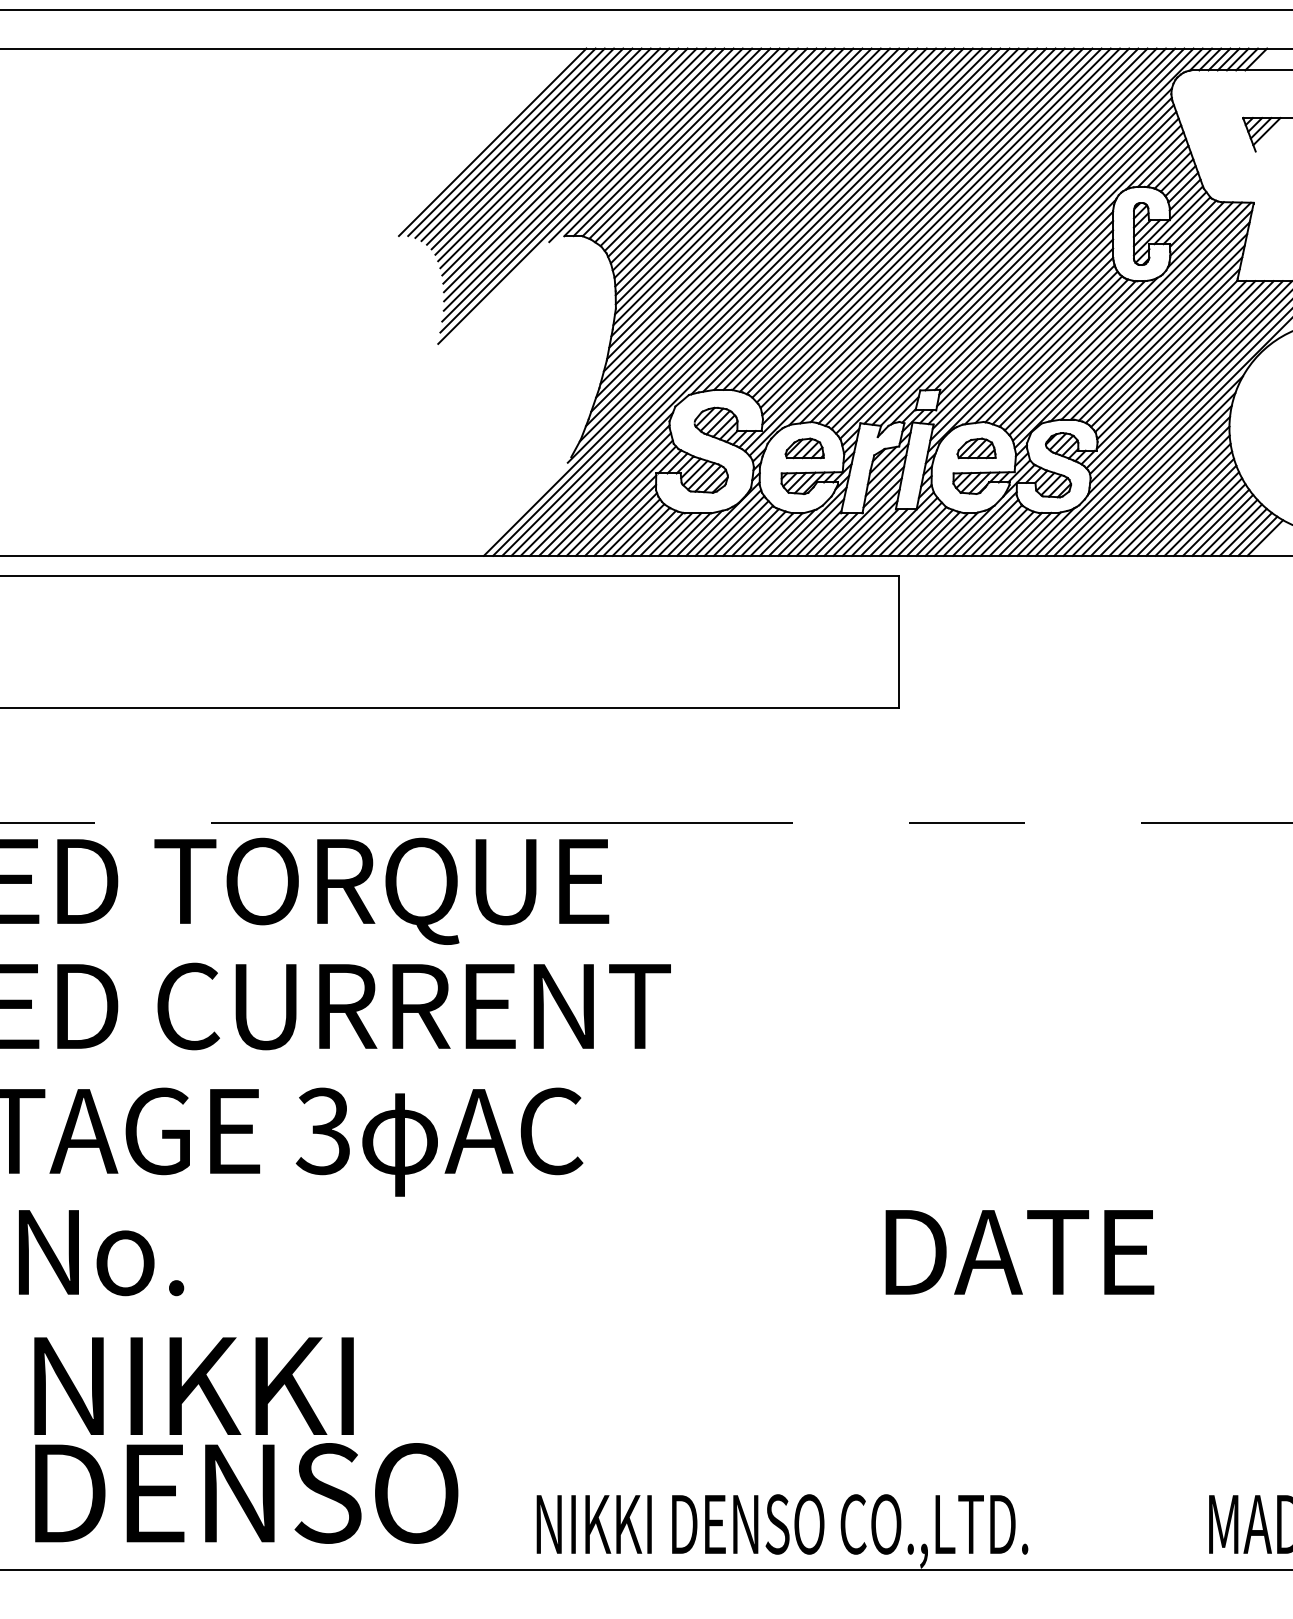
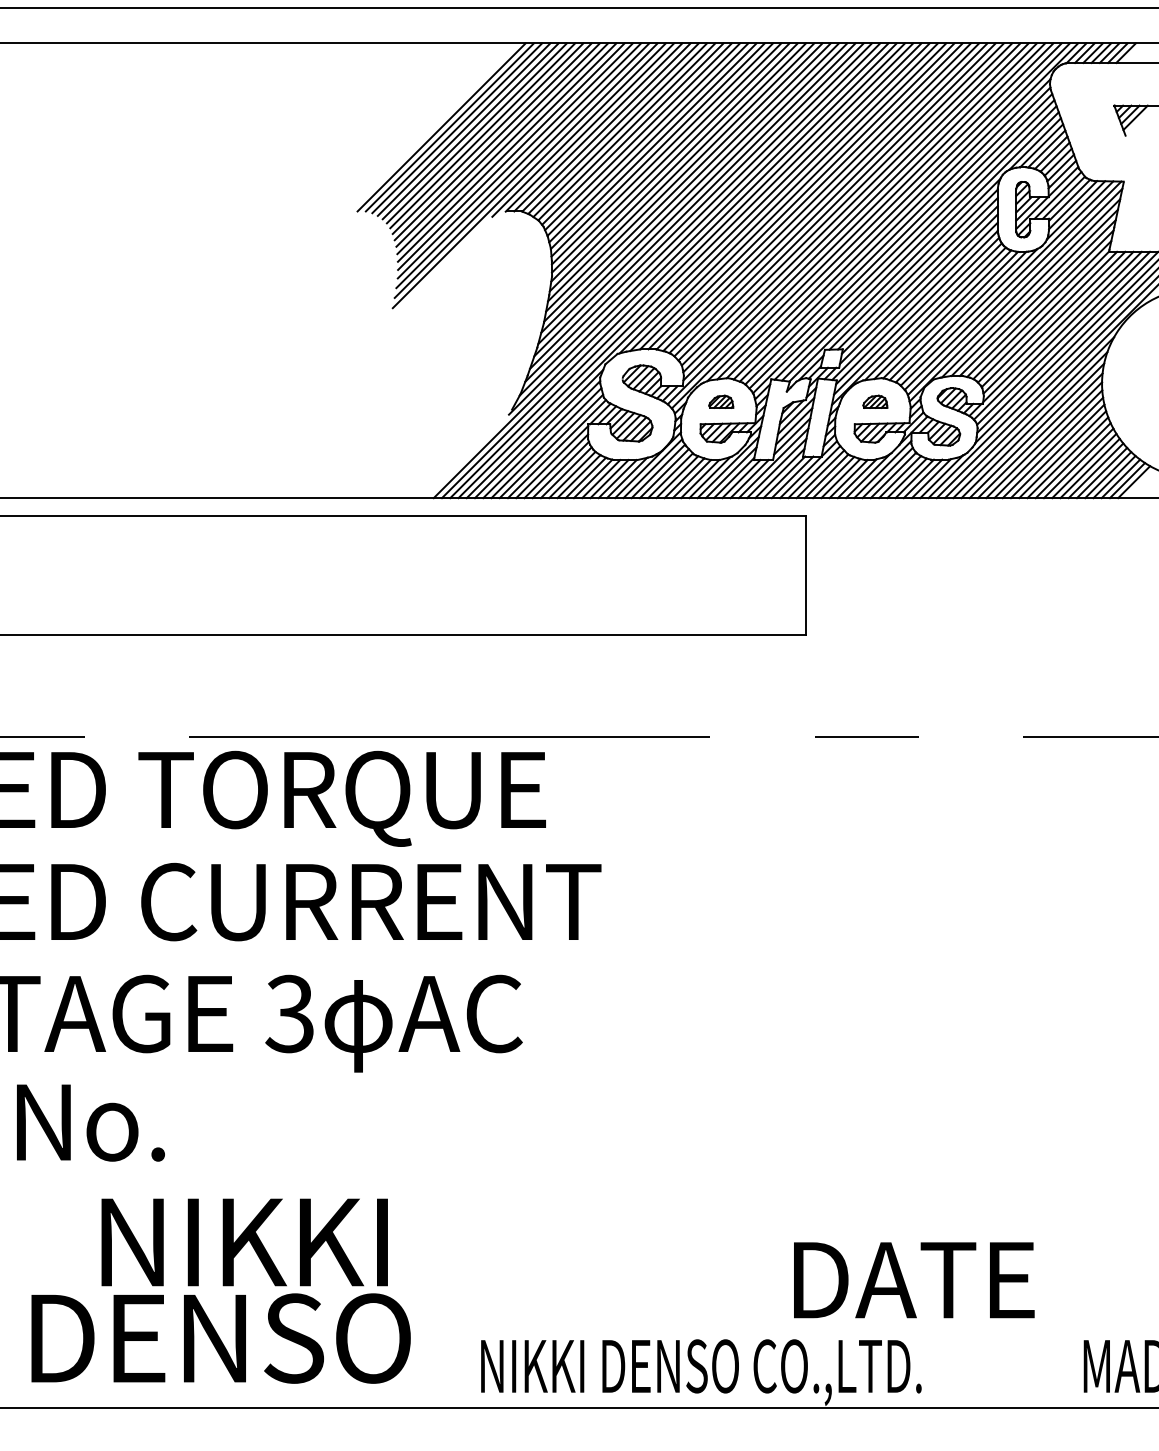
part: (804, 448) -> (721, 401), size x0.7
part: (976, 448) -> (875, 401), size x0.7
text: (1019, 1252) -> (913, 1280), moved
text: (193, 1385) -> (244, 1241), moved

